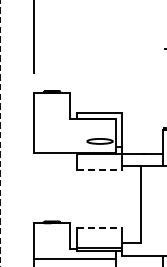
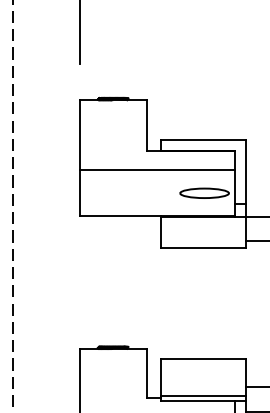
line: (75, 129) -> (157, 170), added
line: (99, 170) -> (203, 248), dashed -> solid
line: (99, 228) -> (203, 359), dashed -> solid

